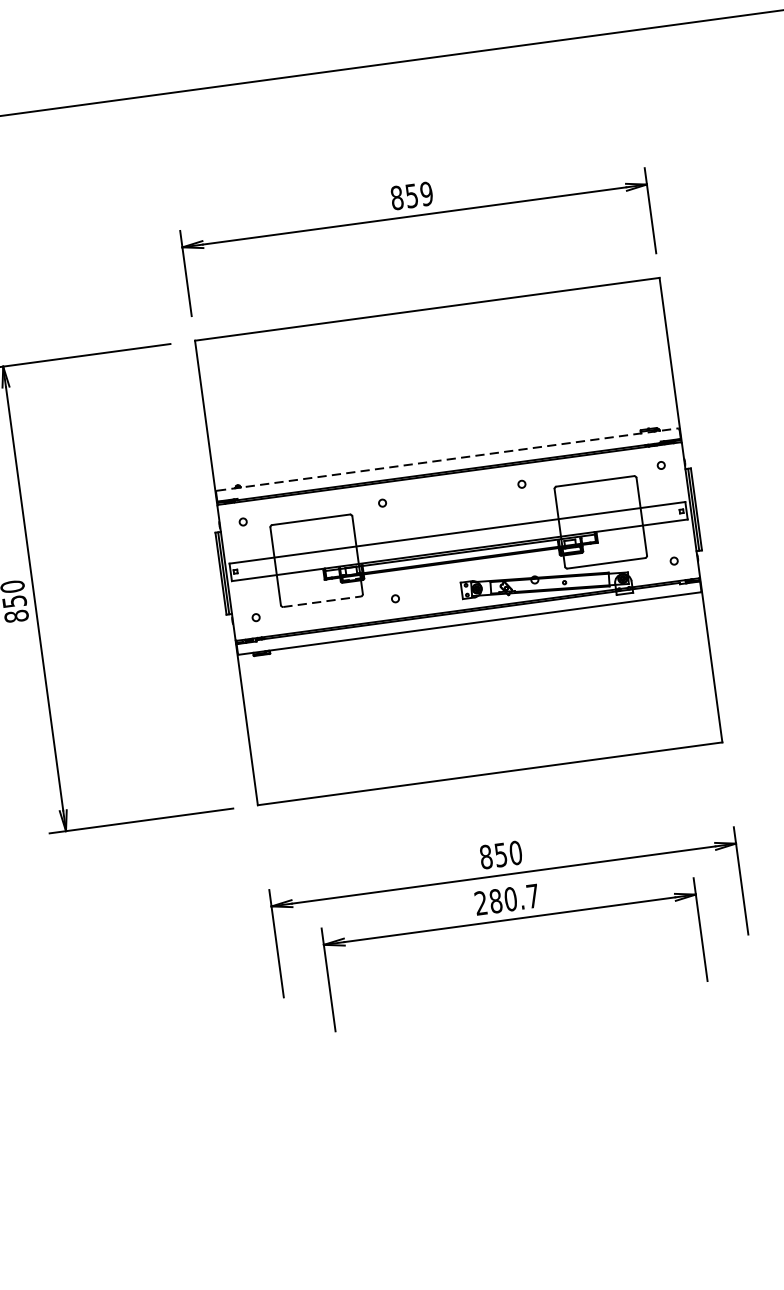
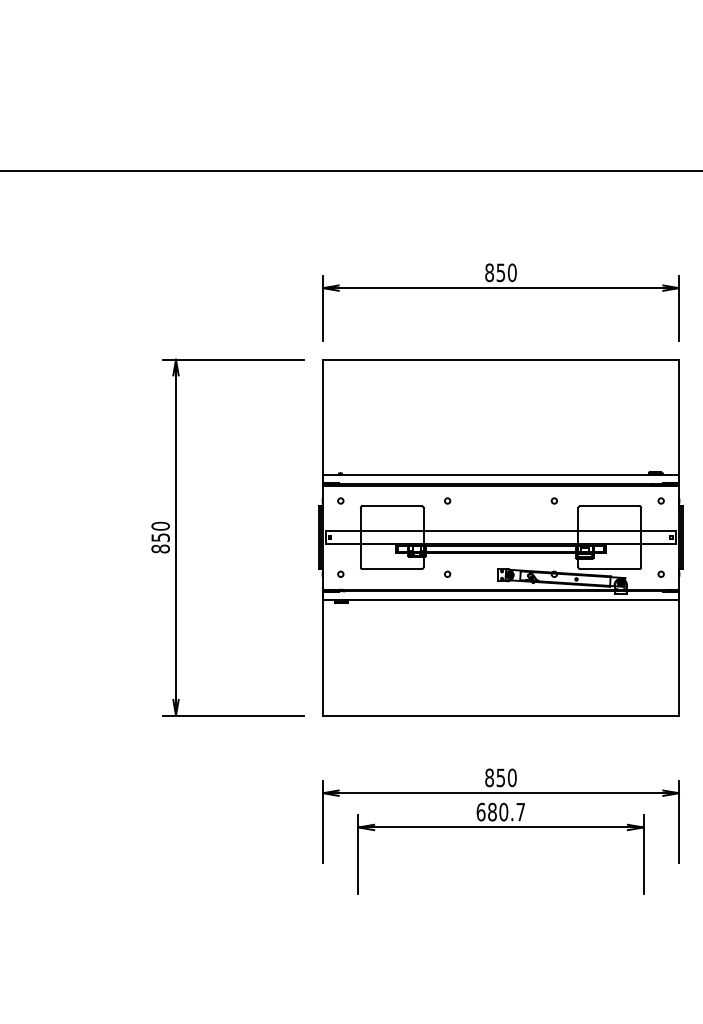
text: (425, 194) -> (511, 273), 859 -> 850
line: (448, 459) -> (501, 474), dashed -> solid
line: (322, 602) -> (392, 569), dashed -> solid
text: (480, 902) -> (480, 811), 280.7 -> 680.7

